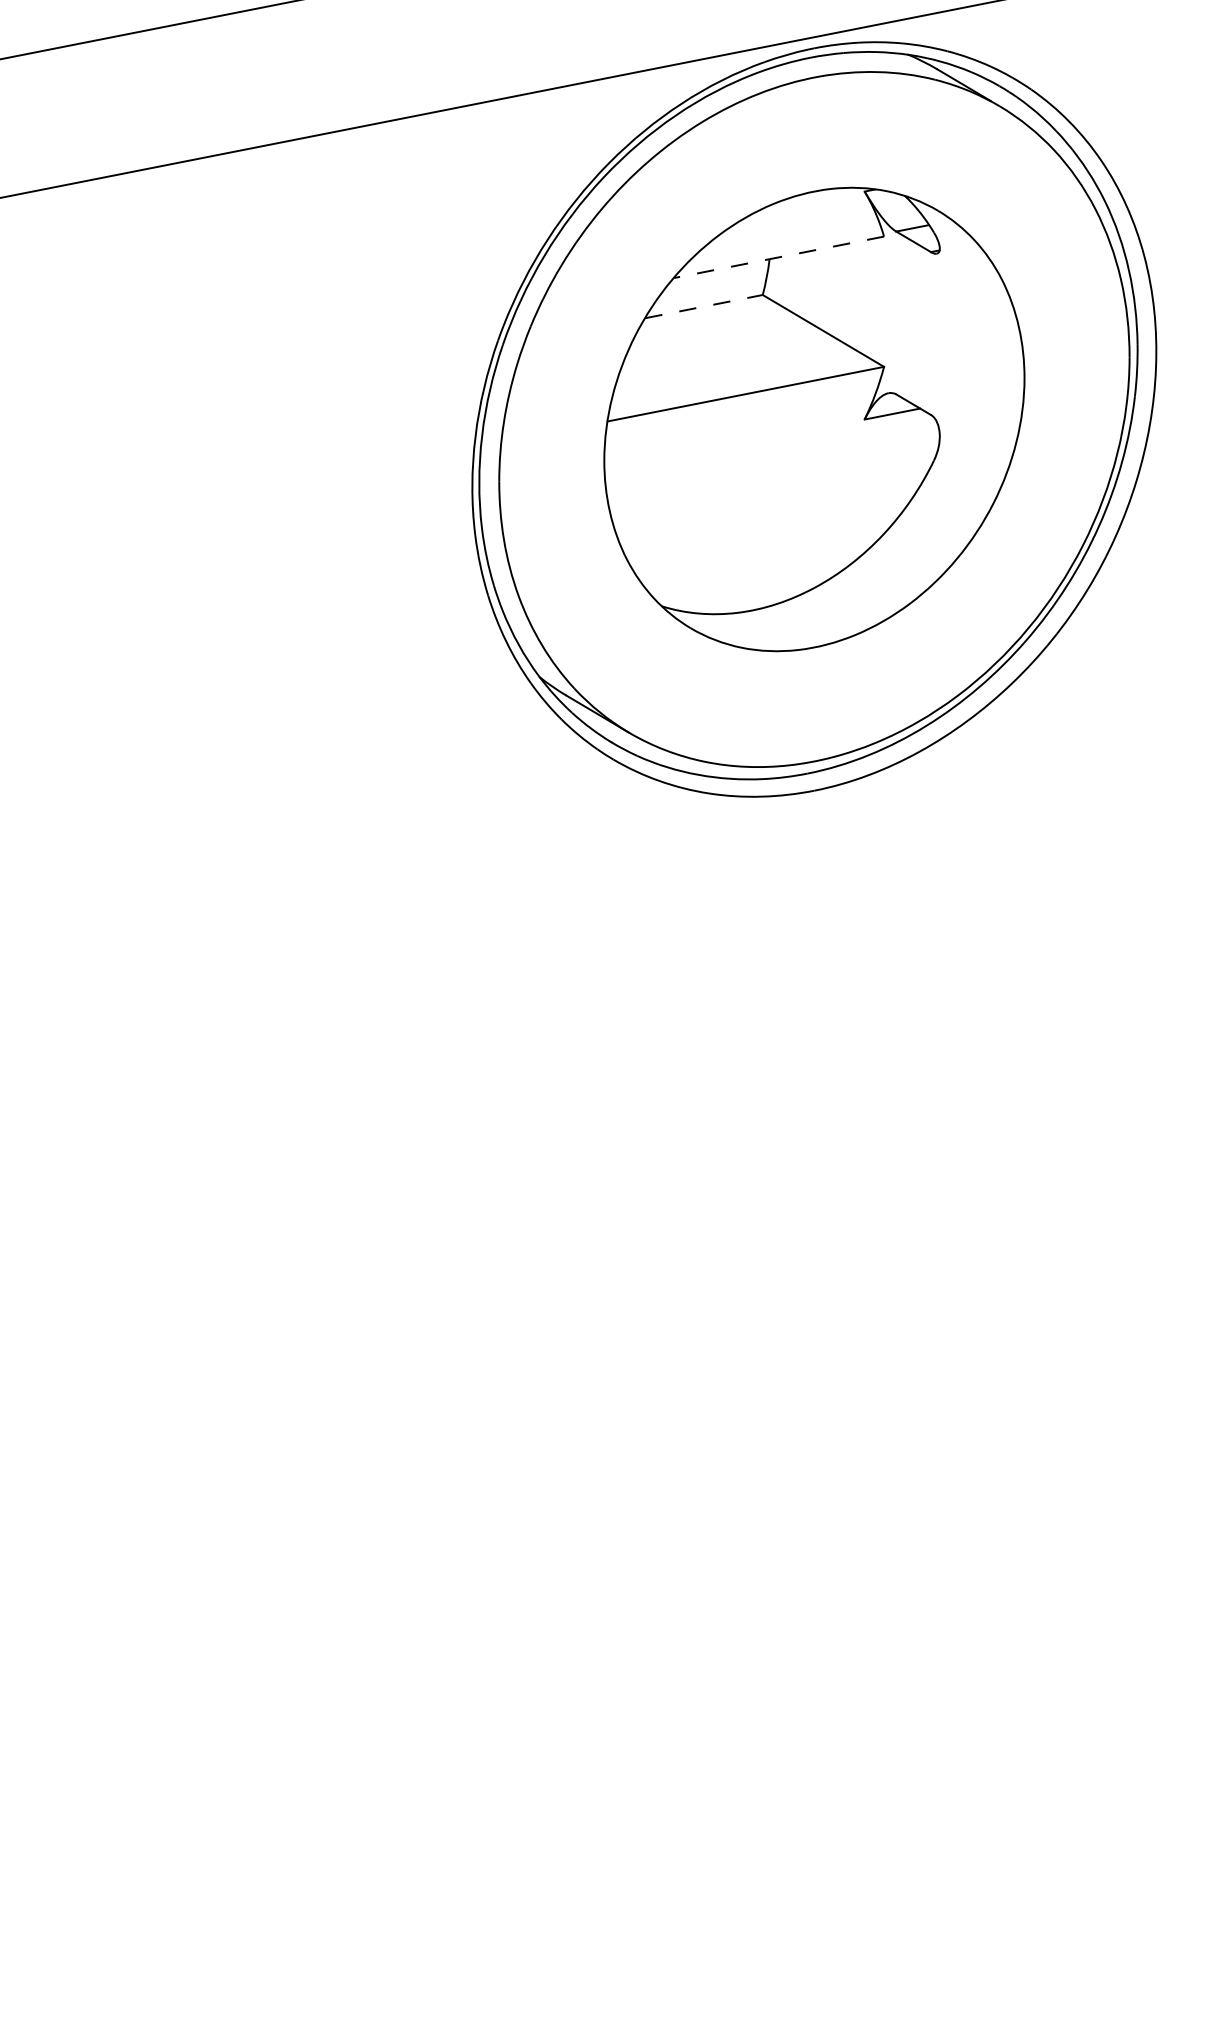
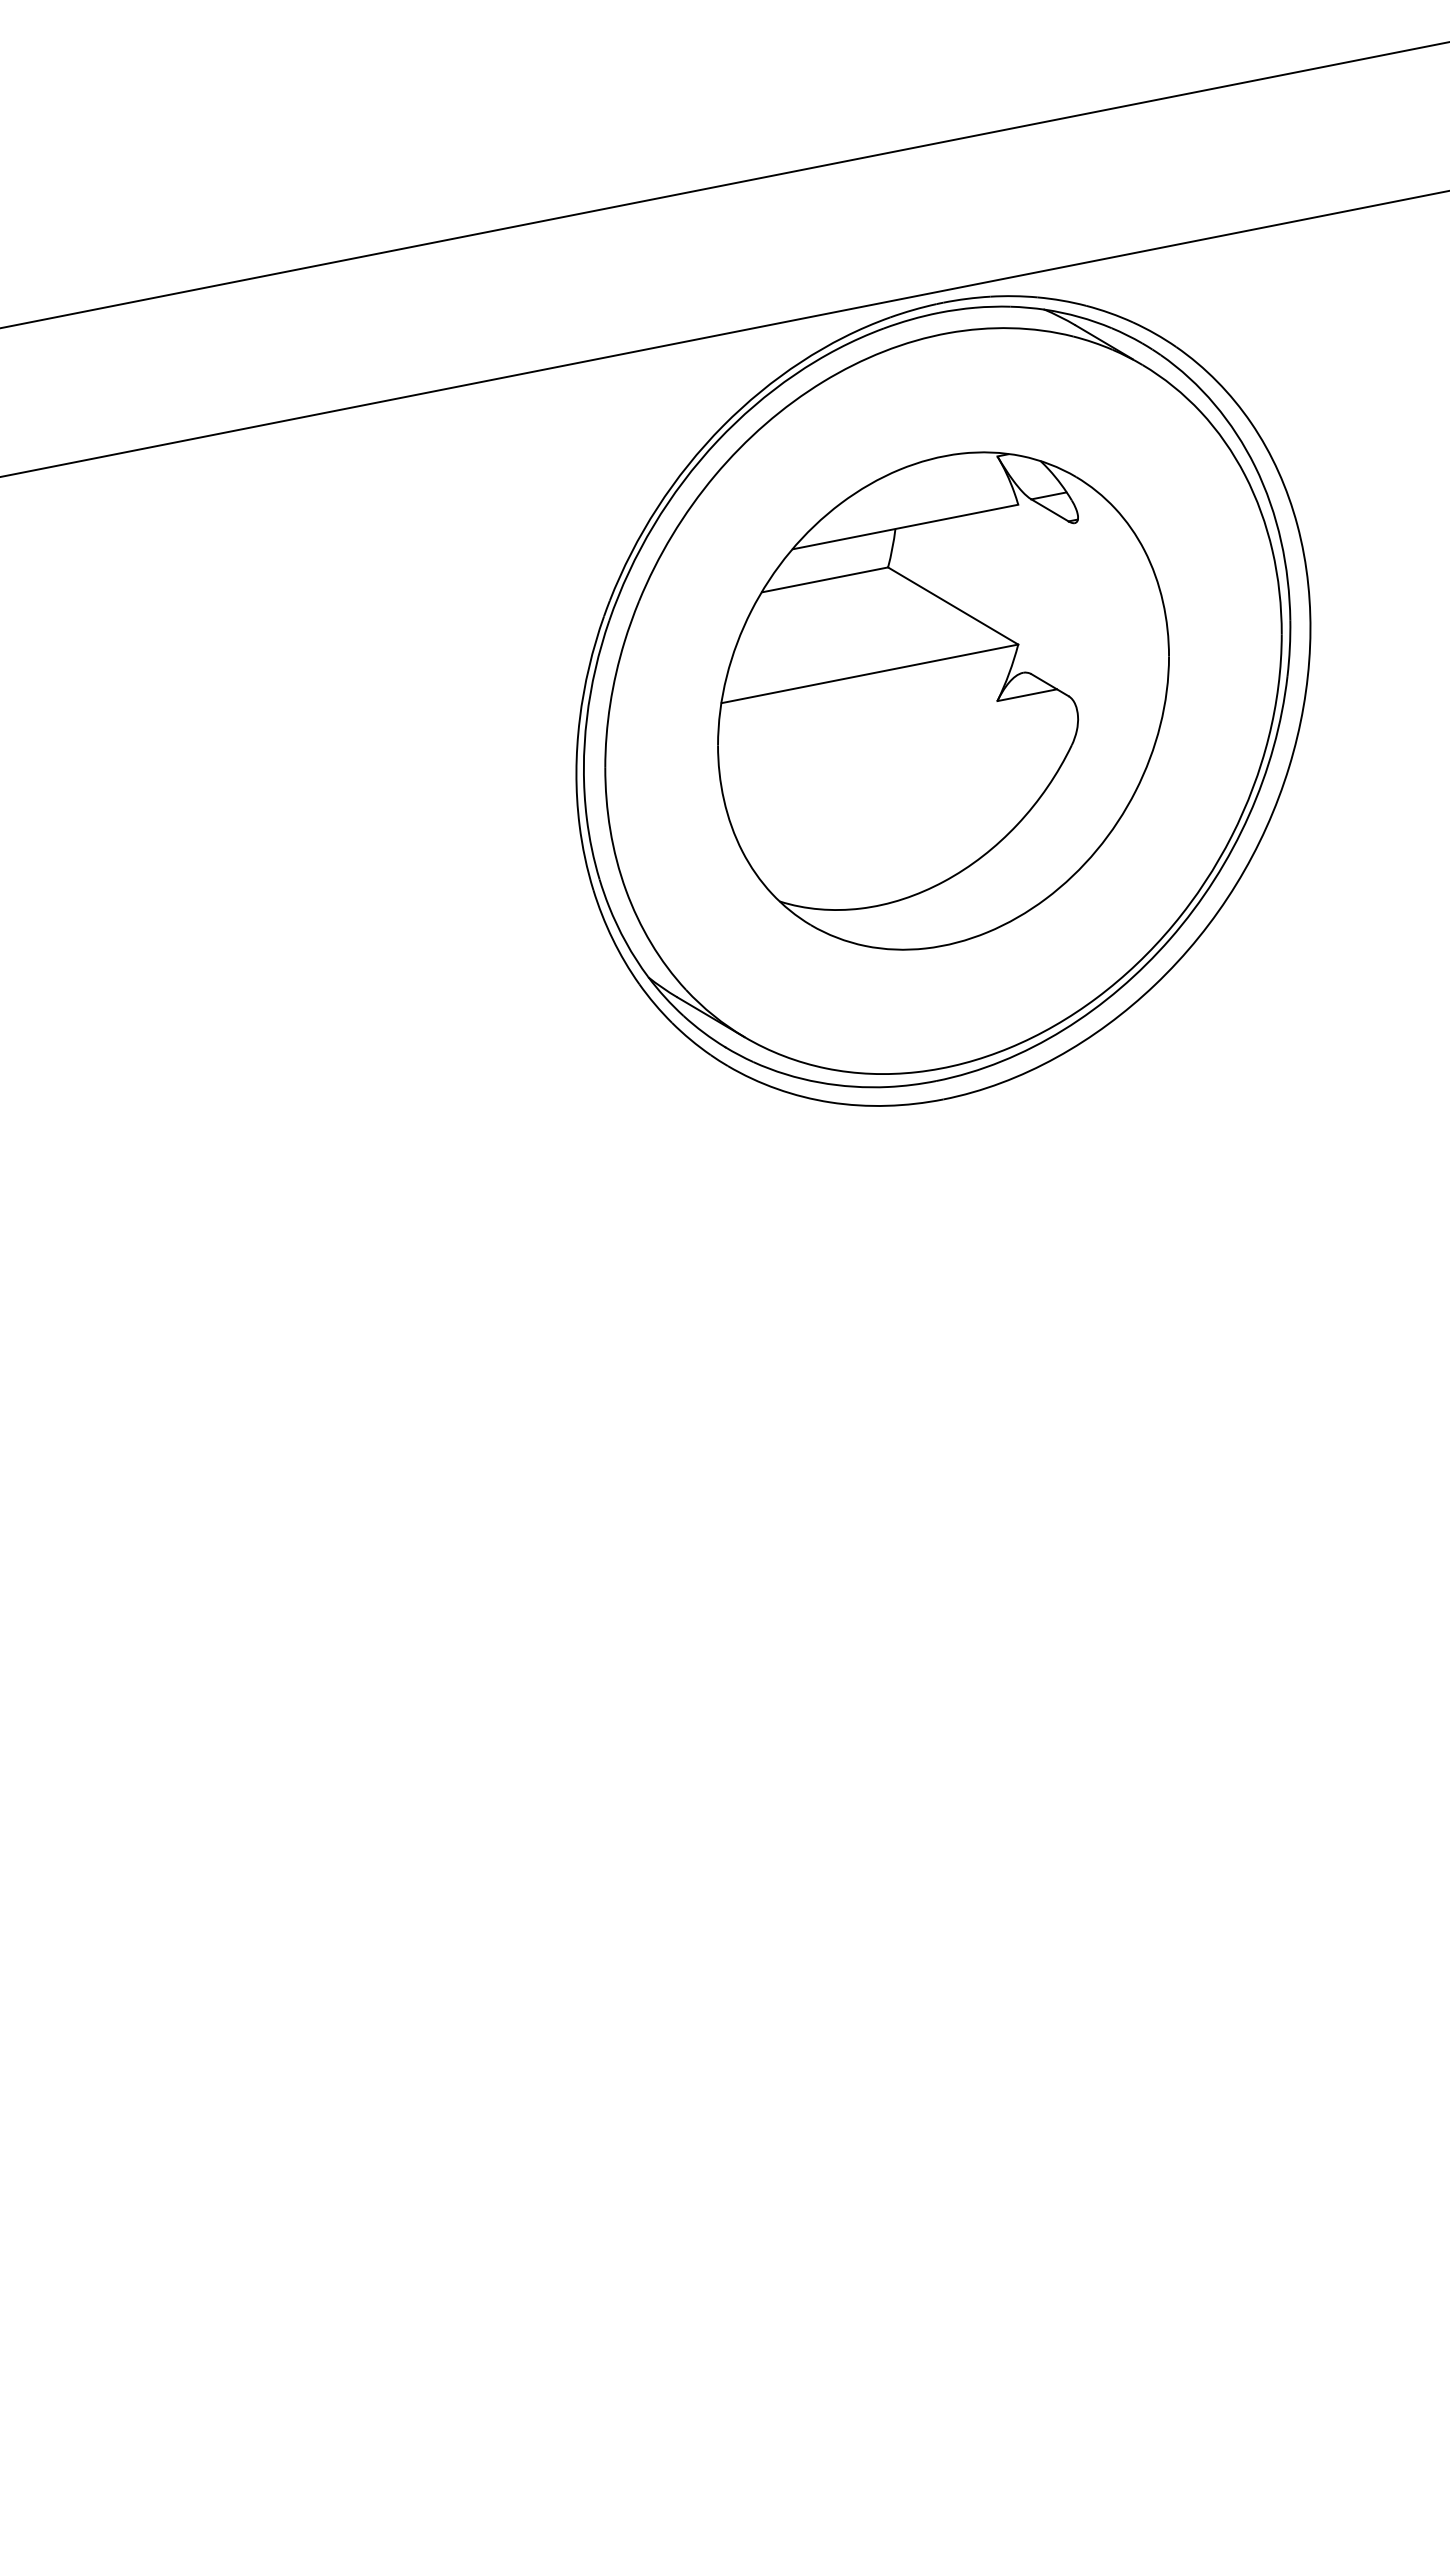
line: (778, 257) -> (905, 527), dashed -> solid
line: (704, 306) -> (825, 579), dashed -> solid

